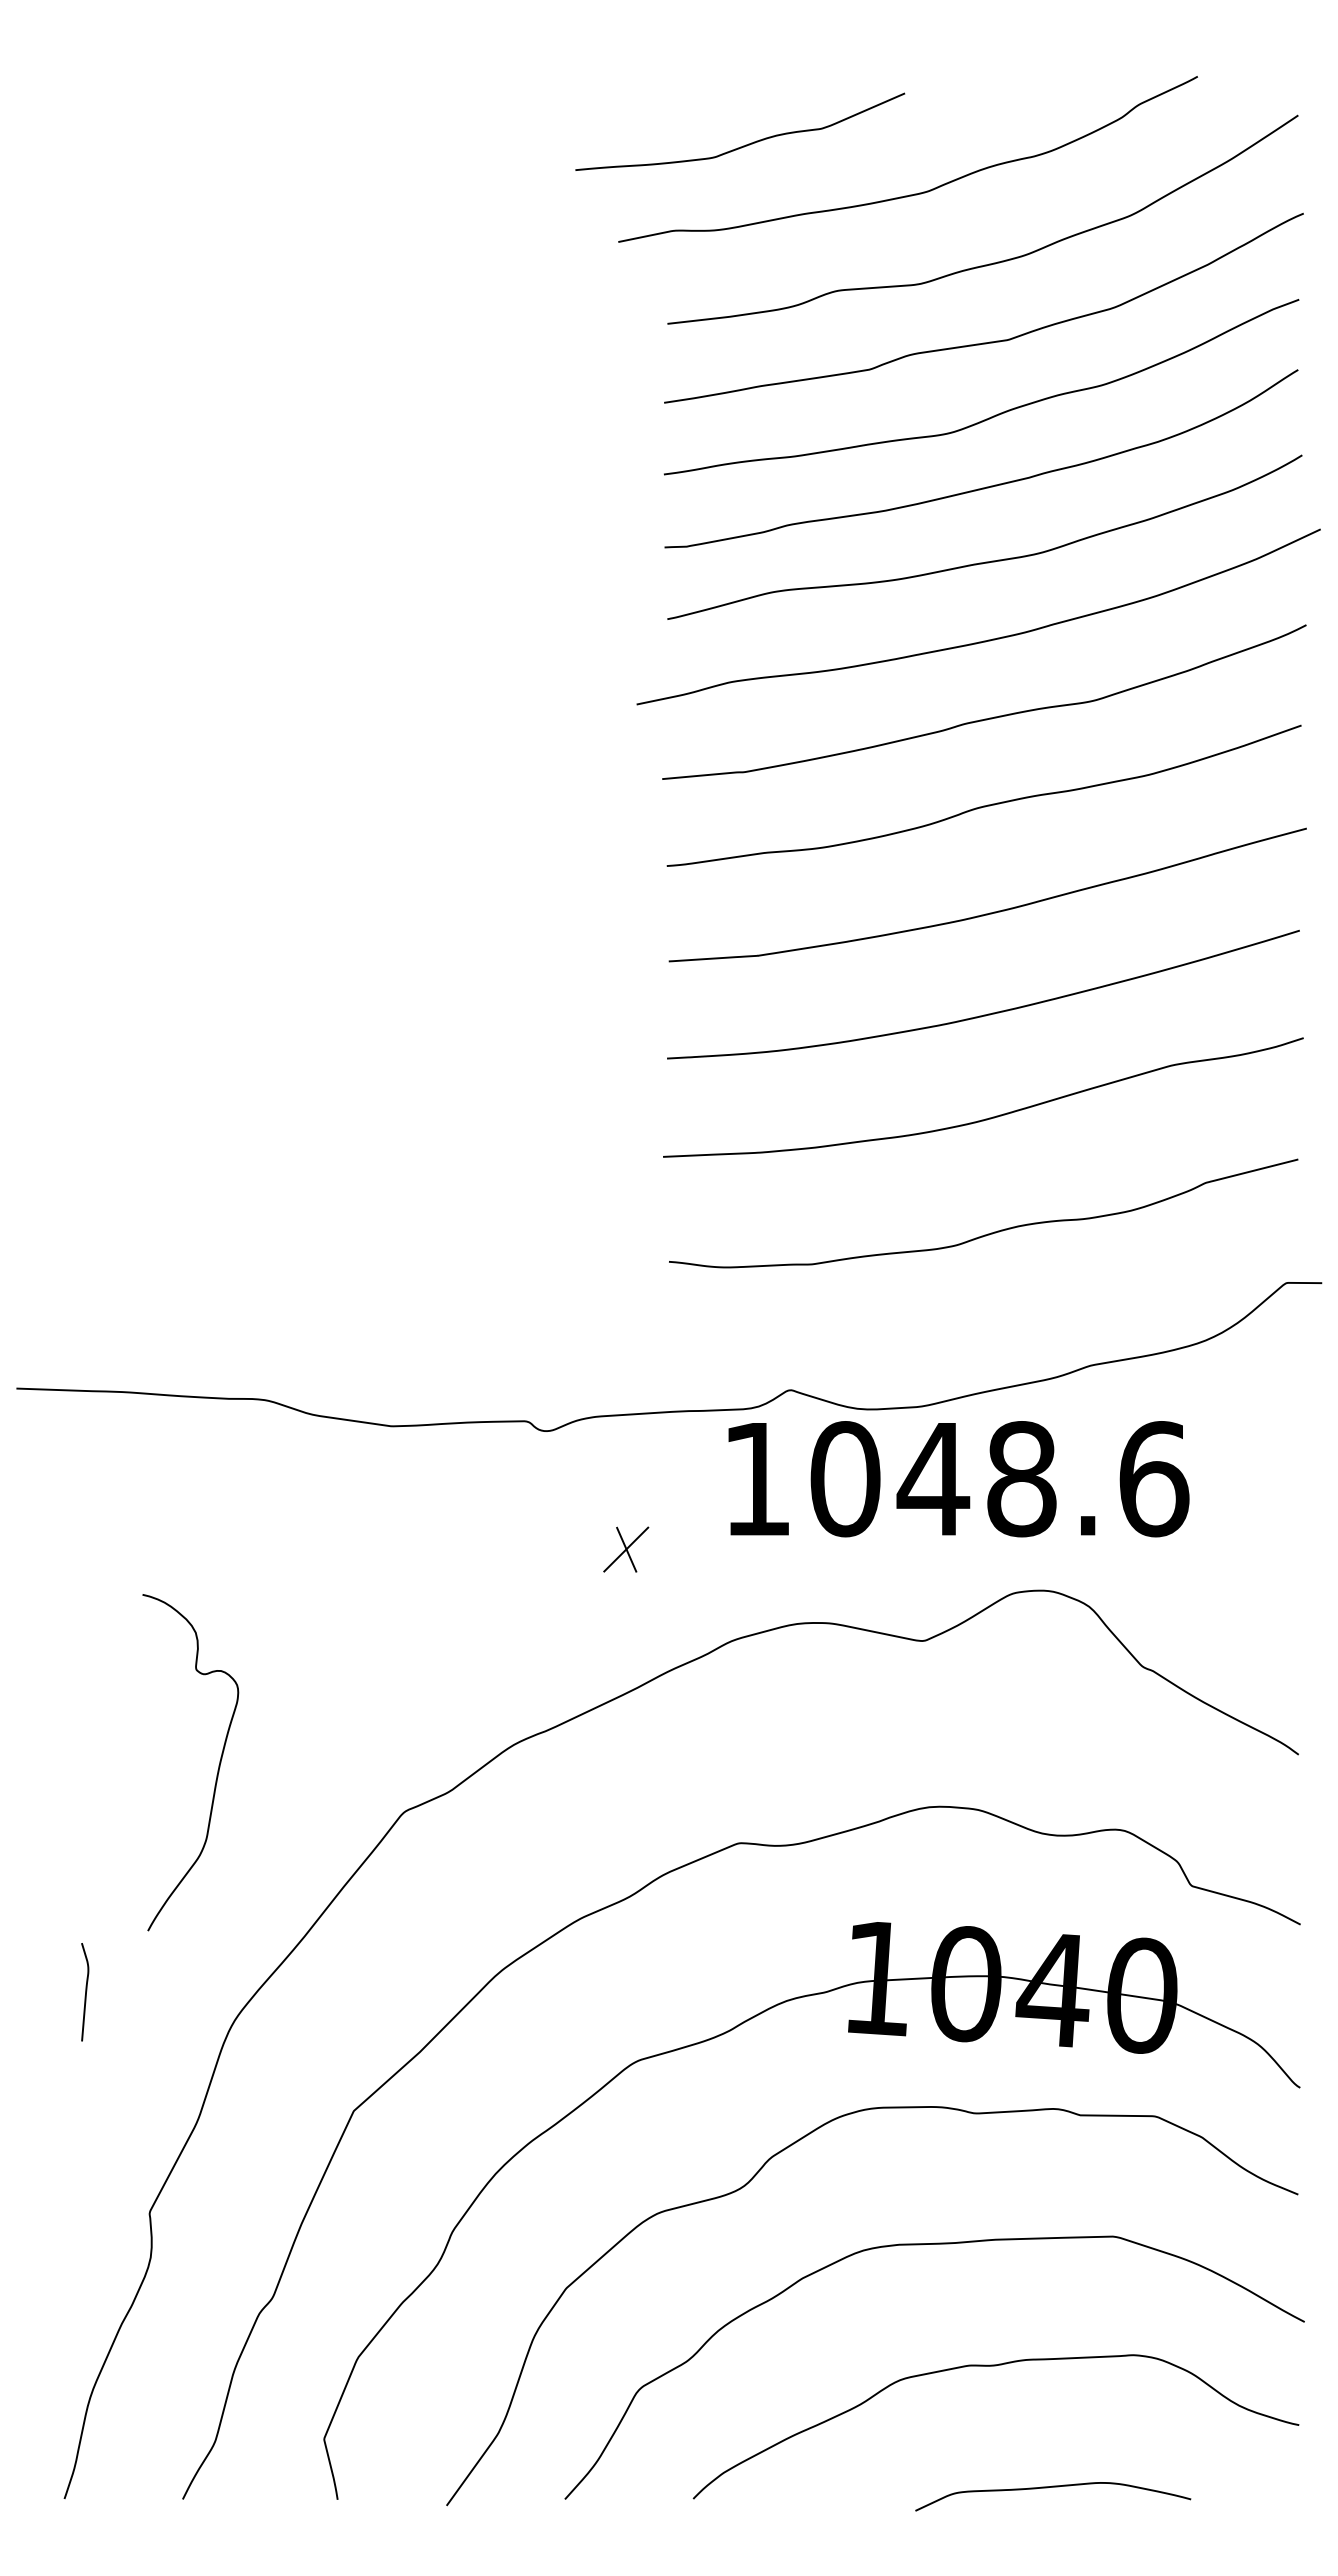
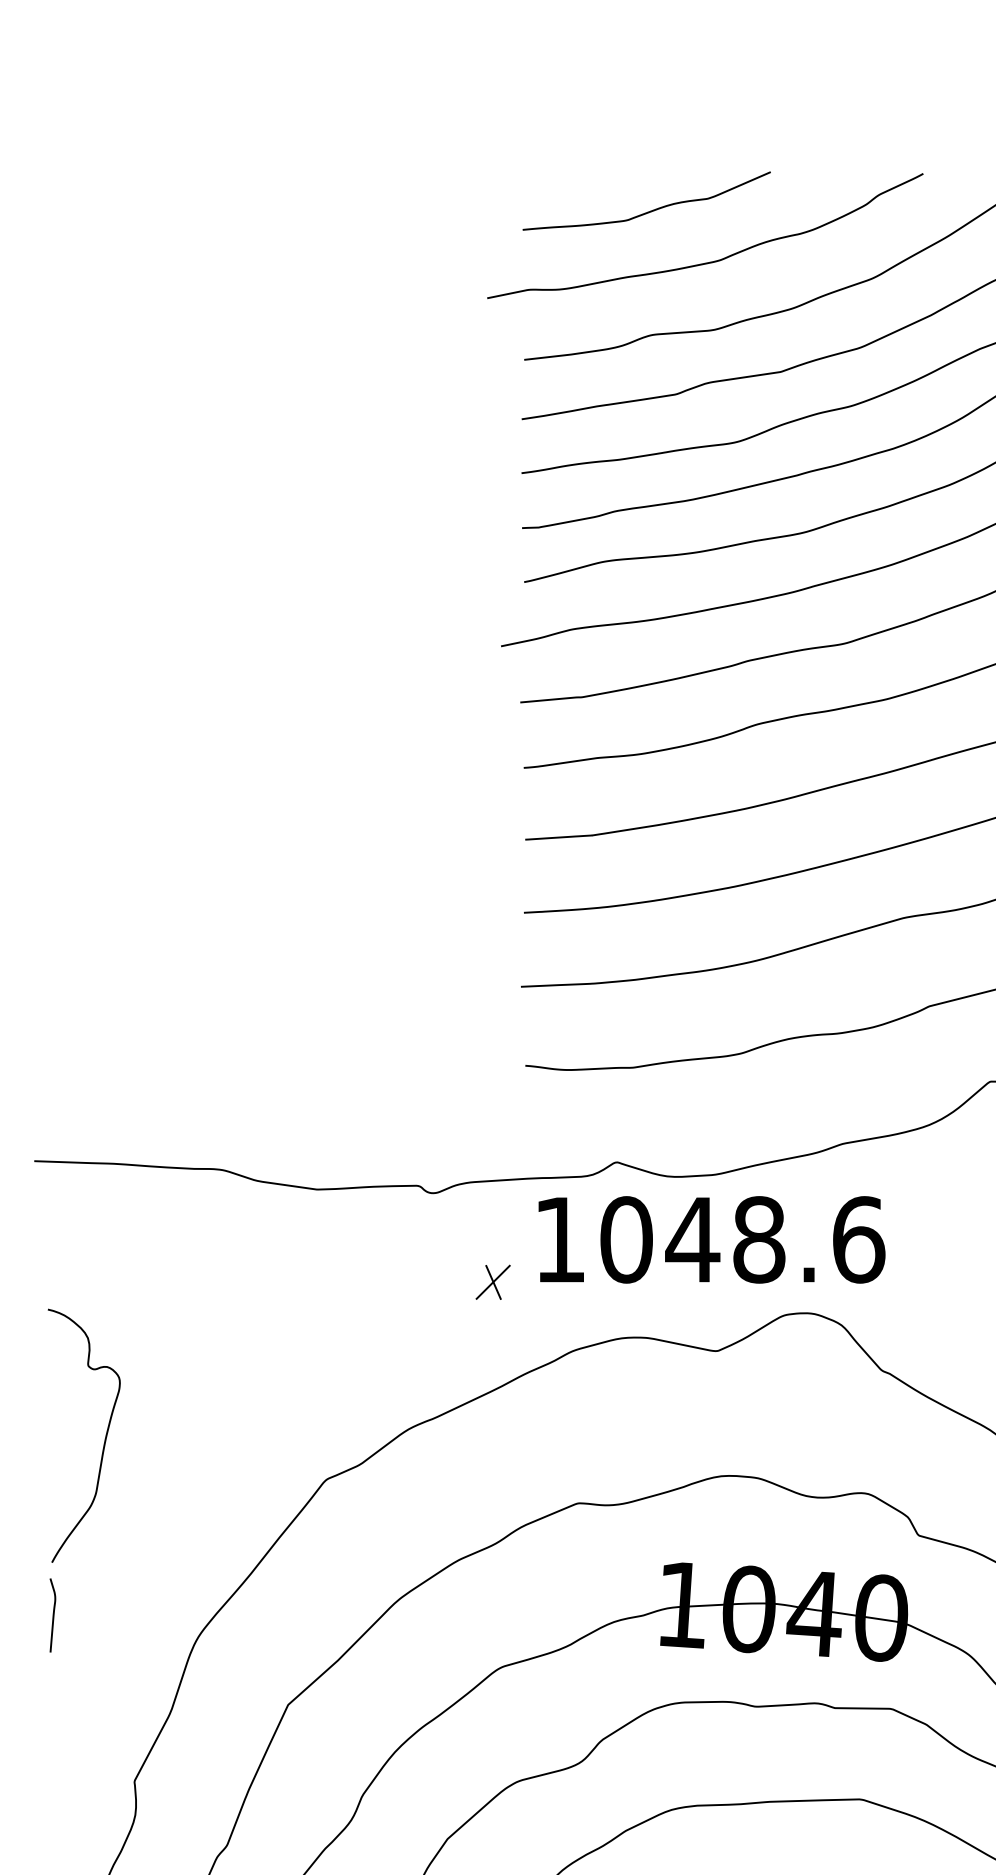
curve: (745, 144) -> (650, 210), moved
text: (958, 1479) -> (711, 1240), moved
curve: (218, 1765) -> (105, 1438), moved
curve: (85, 1992) -> (53, 1615), moved

